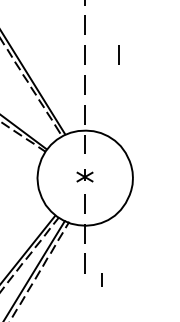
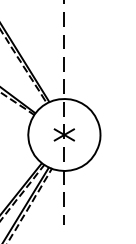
line: (118, 54) -> (89, 41), removed
part: (84, 174) -> (63, 132), size x1.67
line: (101, 279) -> (63, 219), moved

